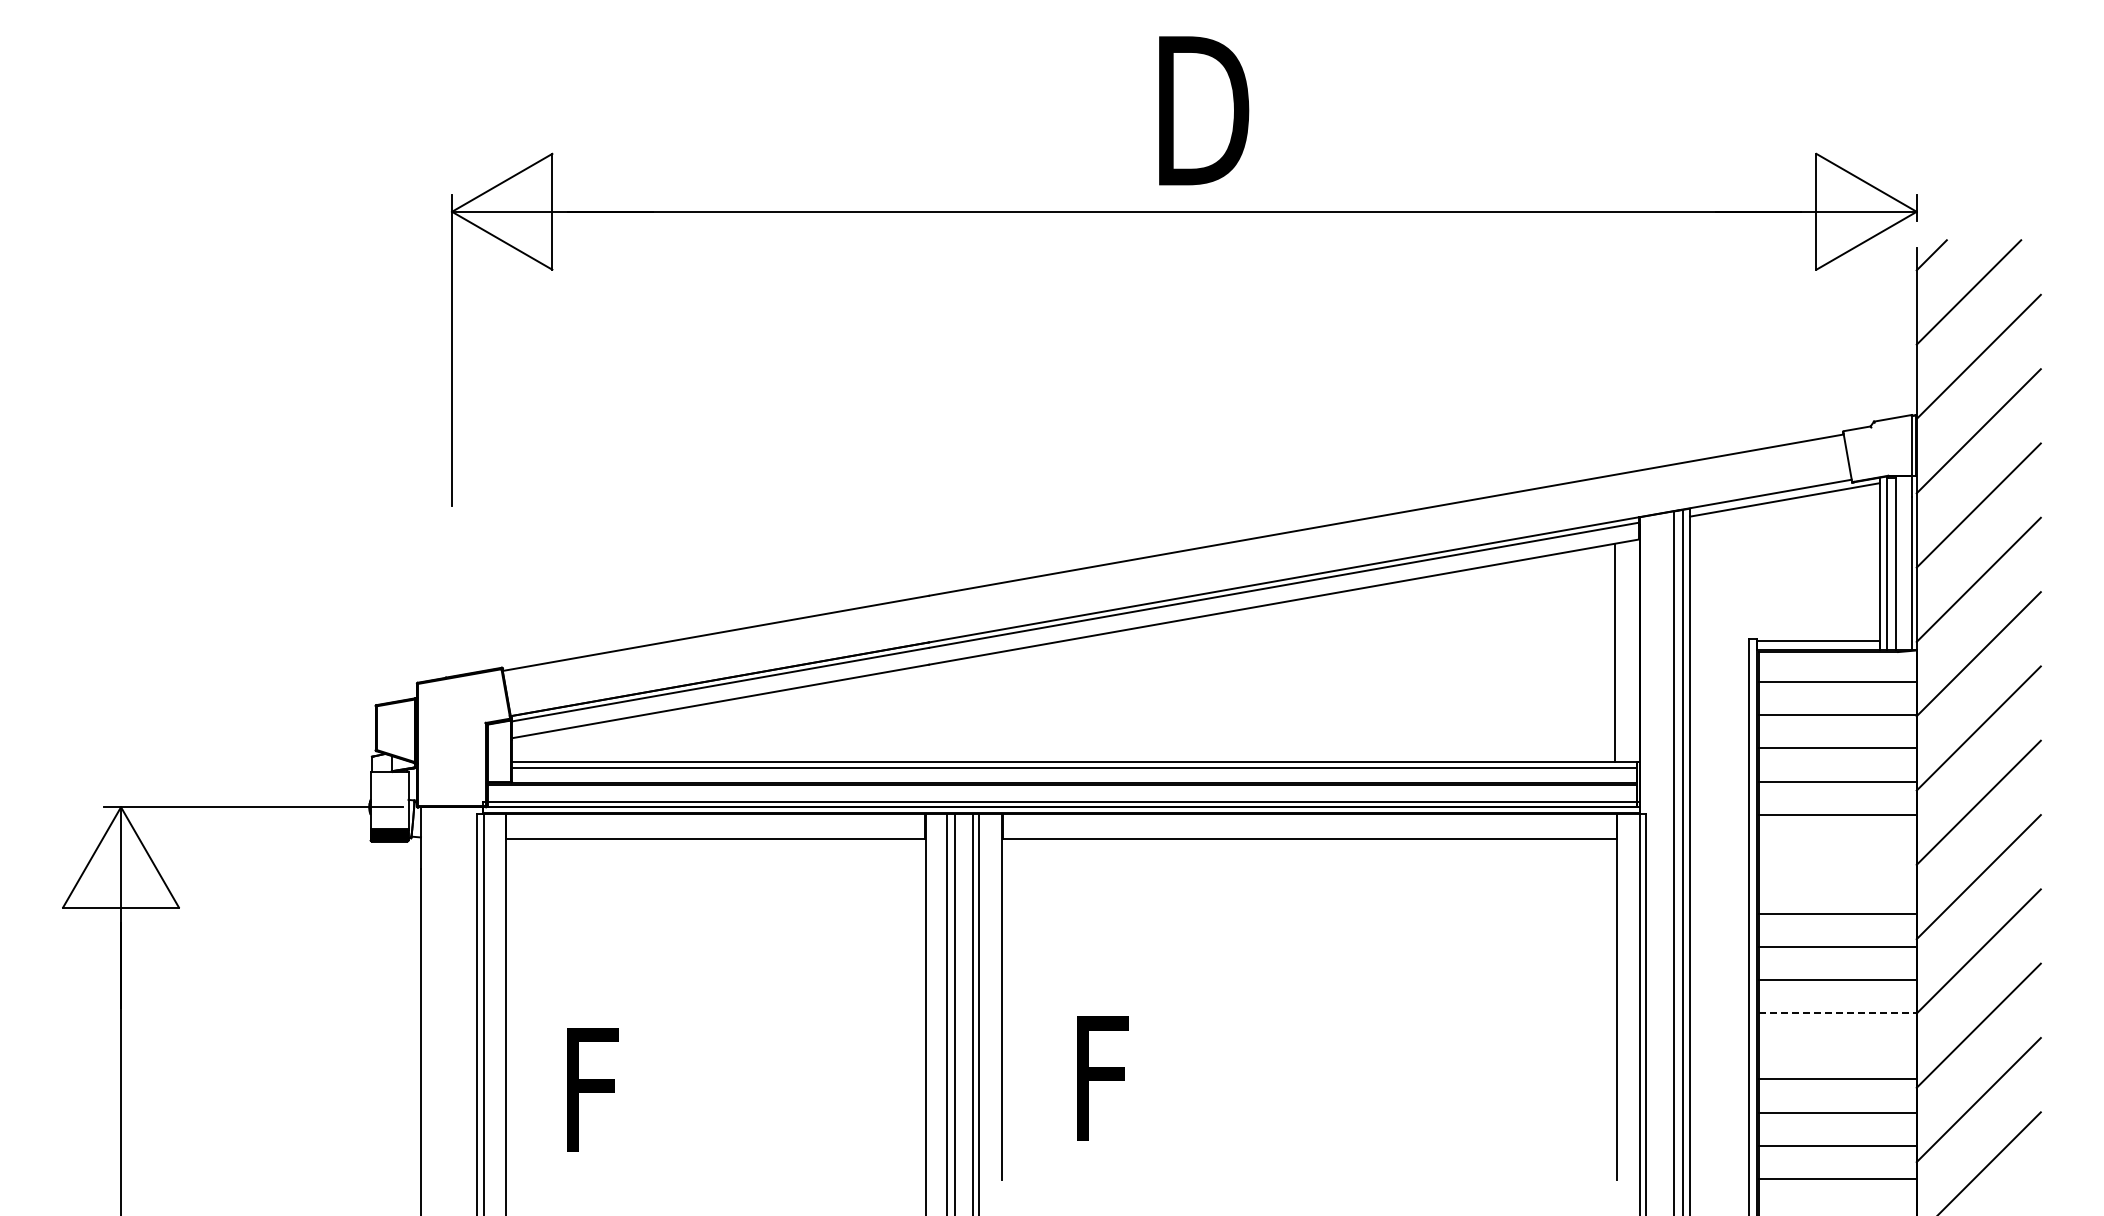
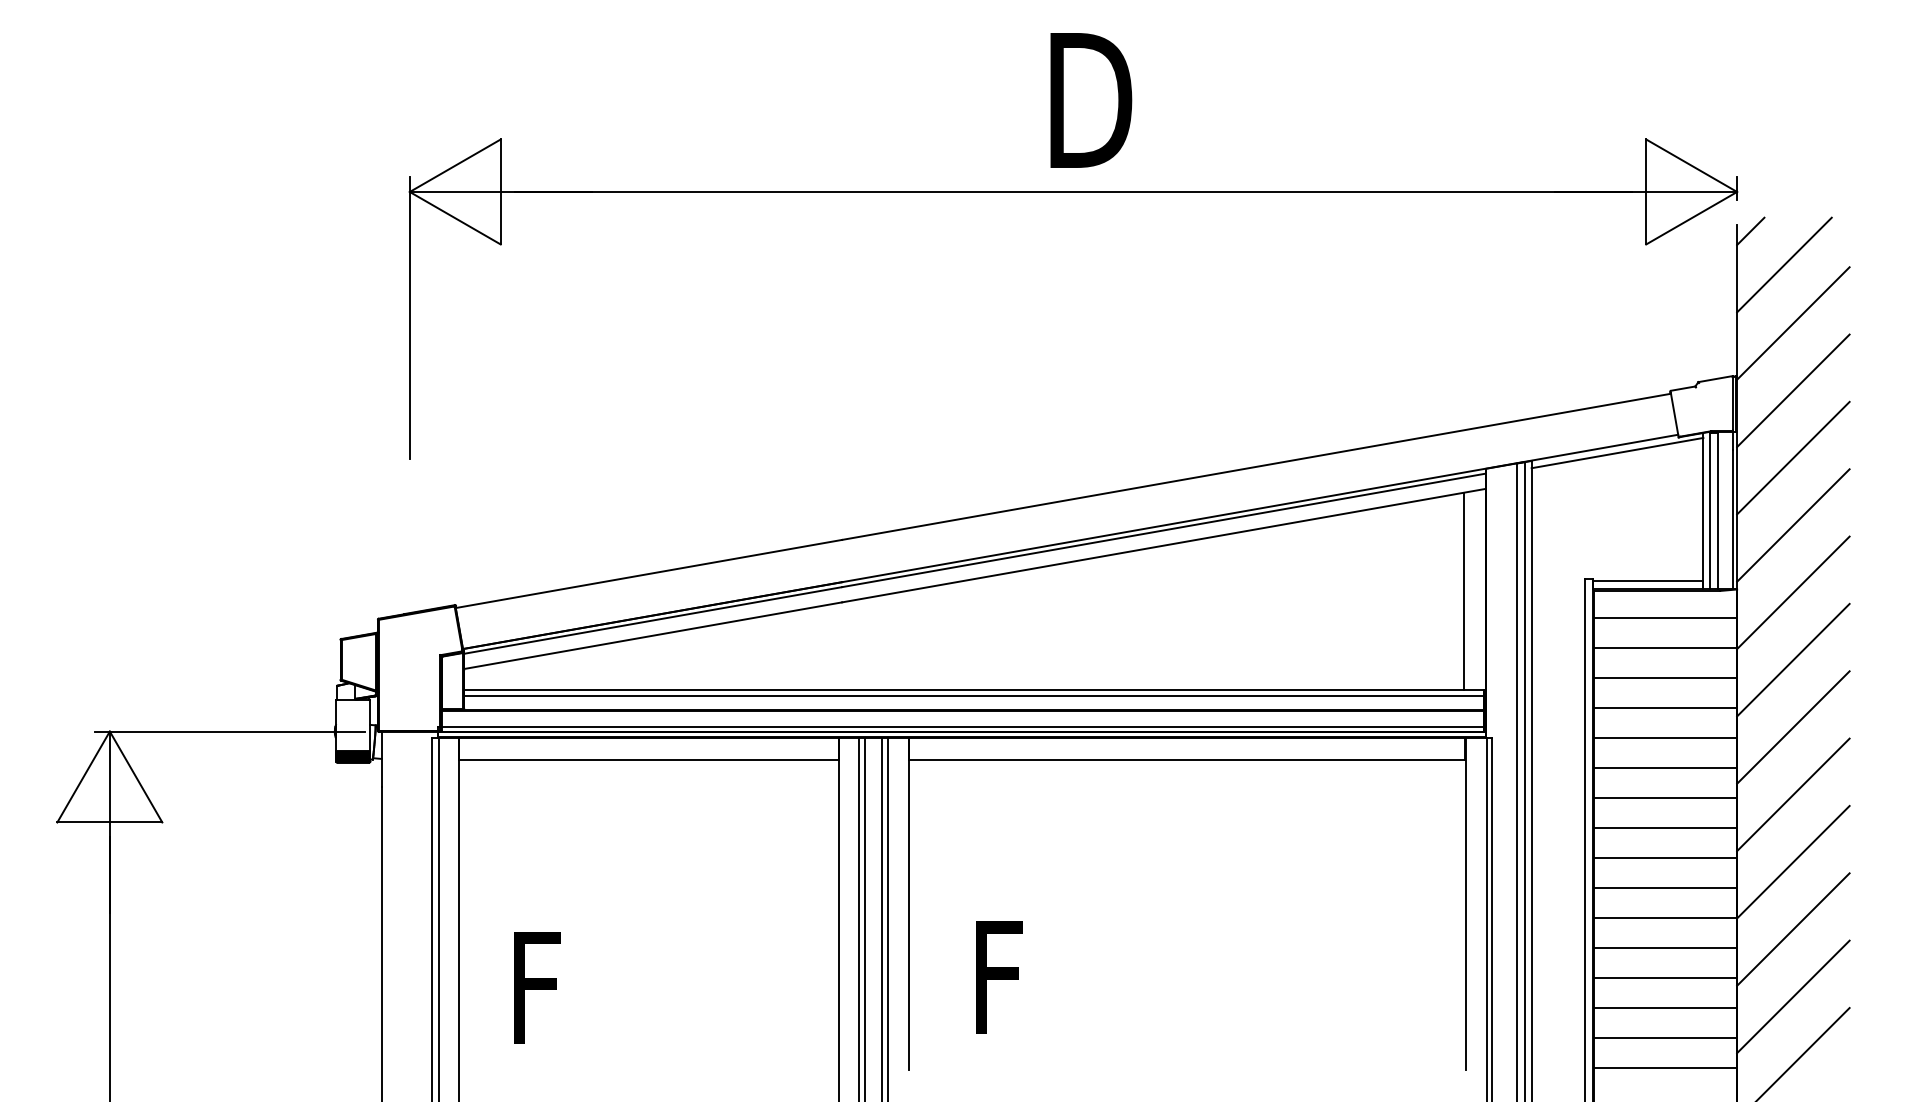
line: (1837, 847) -> (1665, 768), added
line: (1837, 880) -> (1665, 797), added
line: (1837, 1013) -> (1665, 918), dashed -> solid
line: (1837, 1046) -> (1665, 948), added

